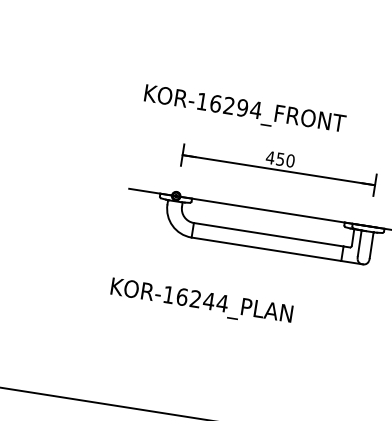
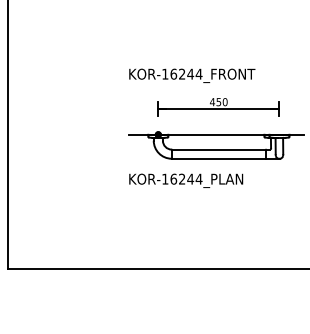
text: (242, 106) -> (190, 73), KOR-16294_FRONT -> KOR-16244_FRONT
text: (202, 302) -> (186, 180), moved

